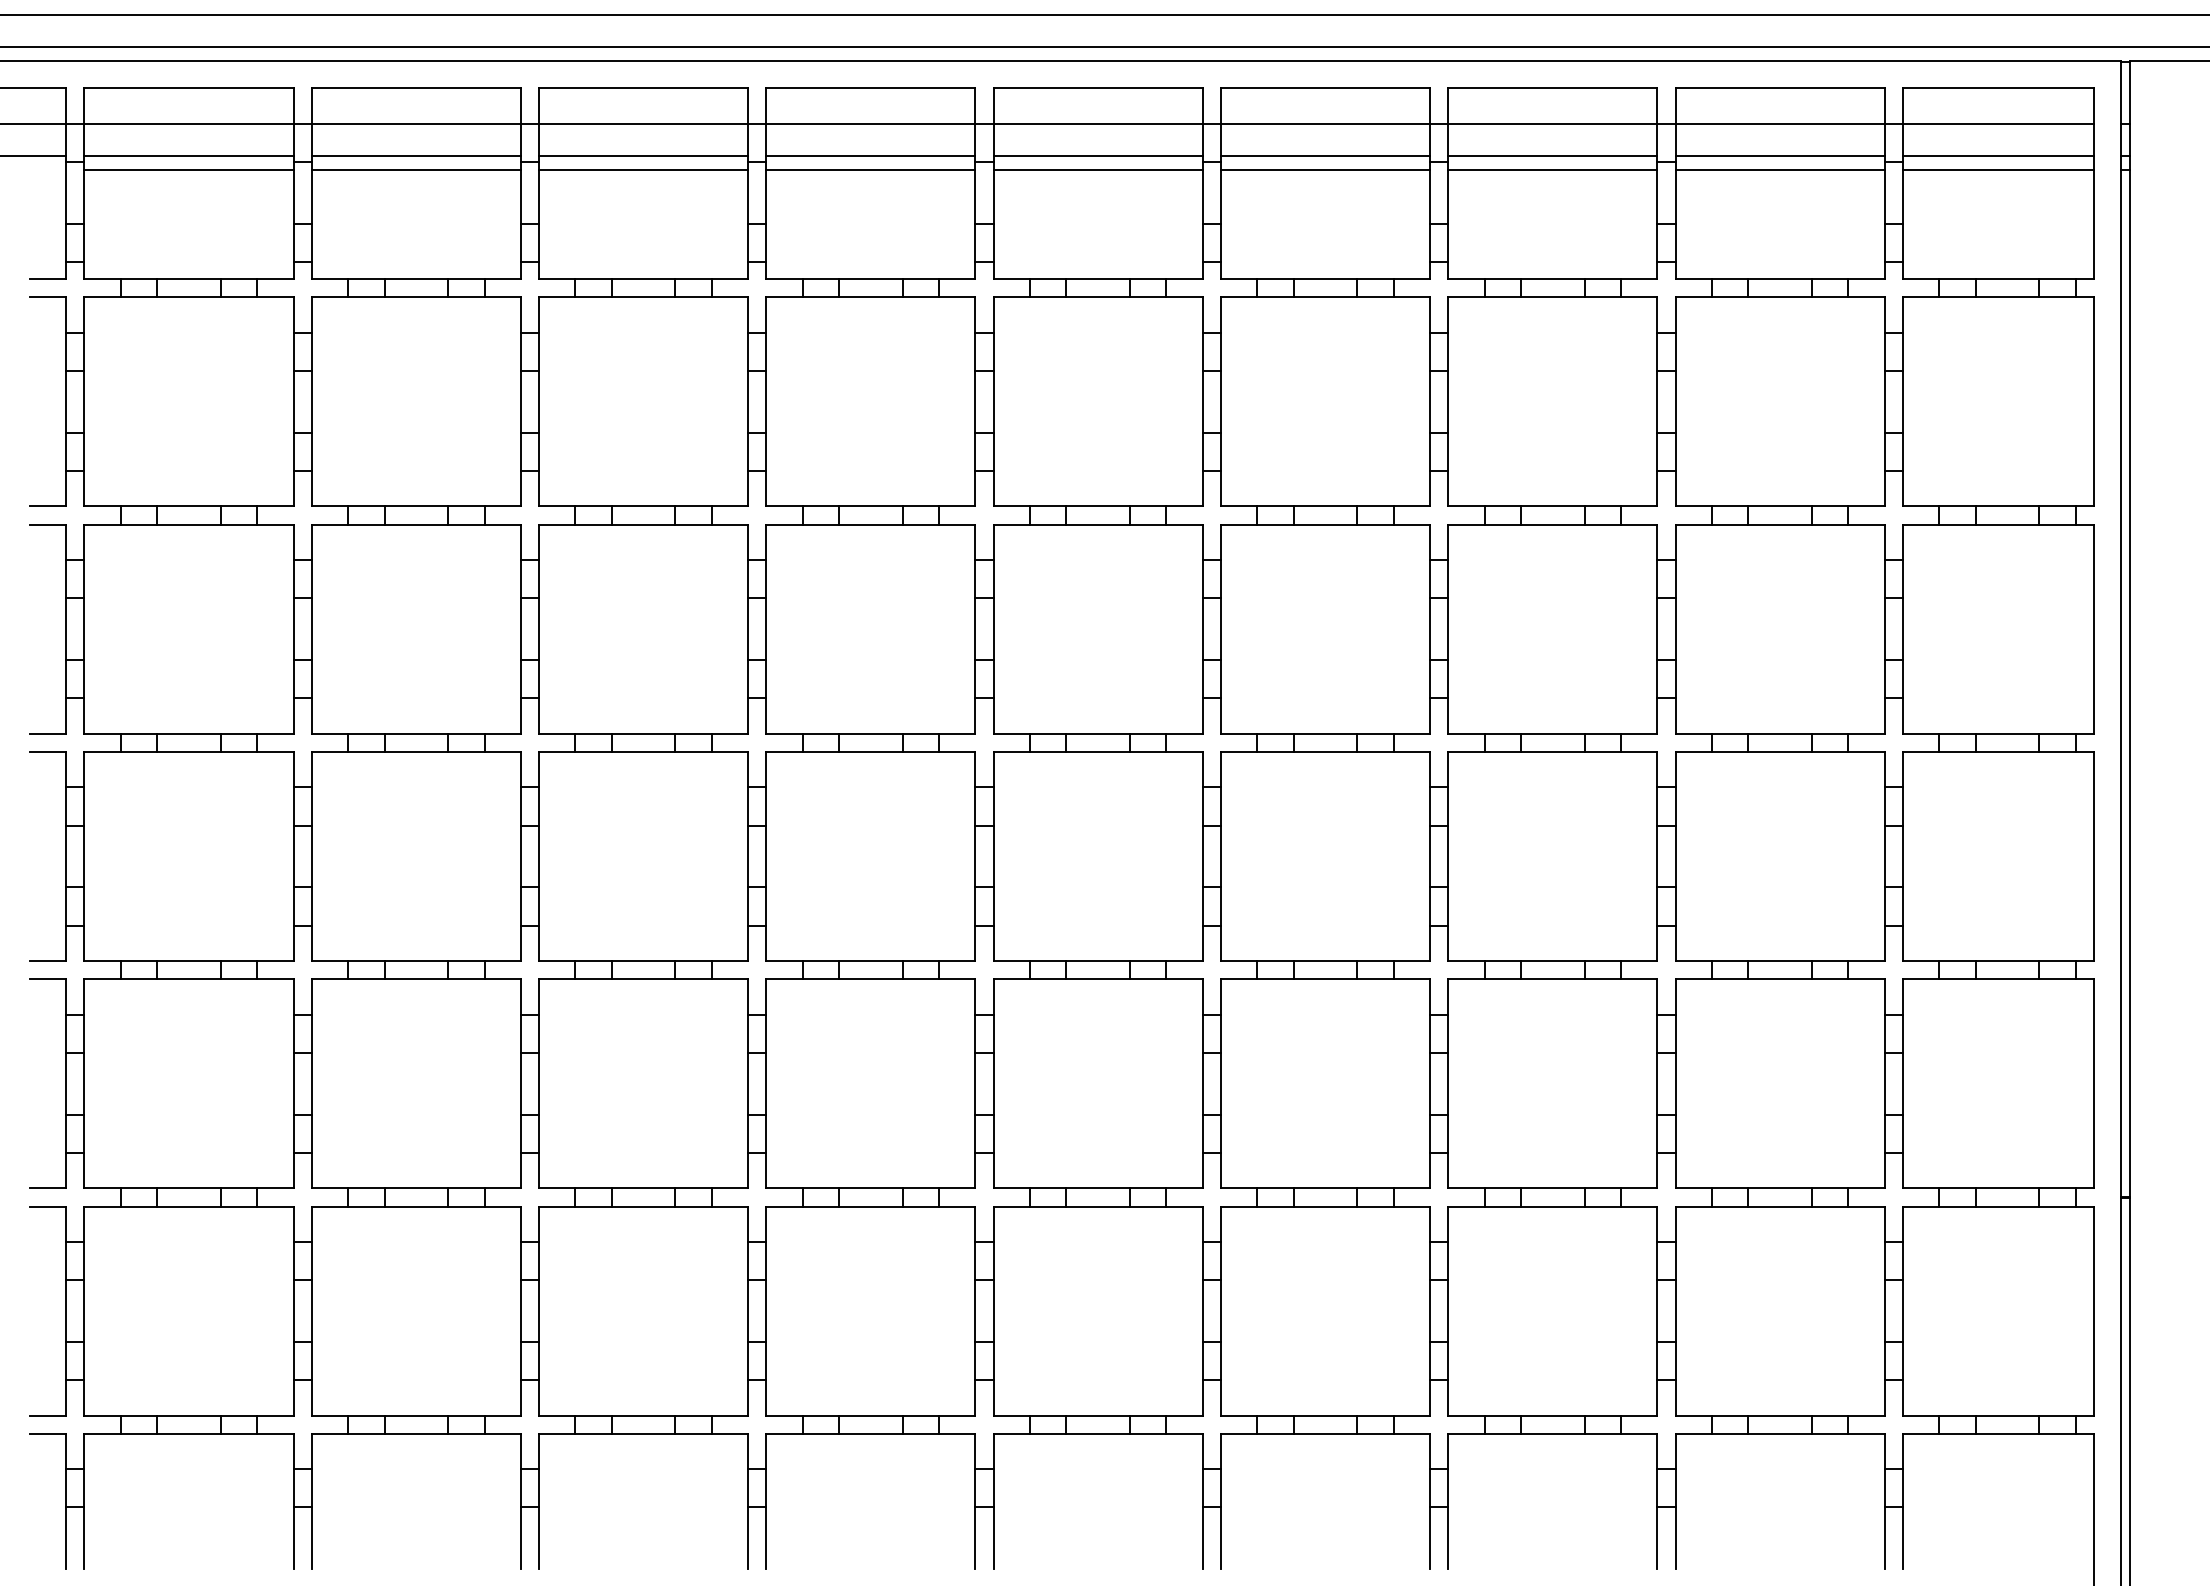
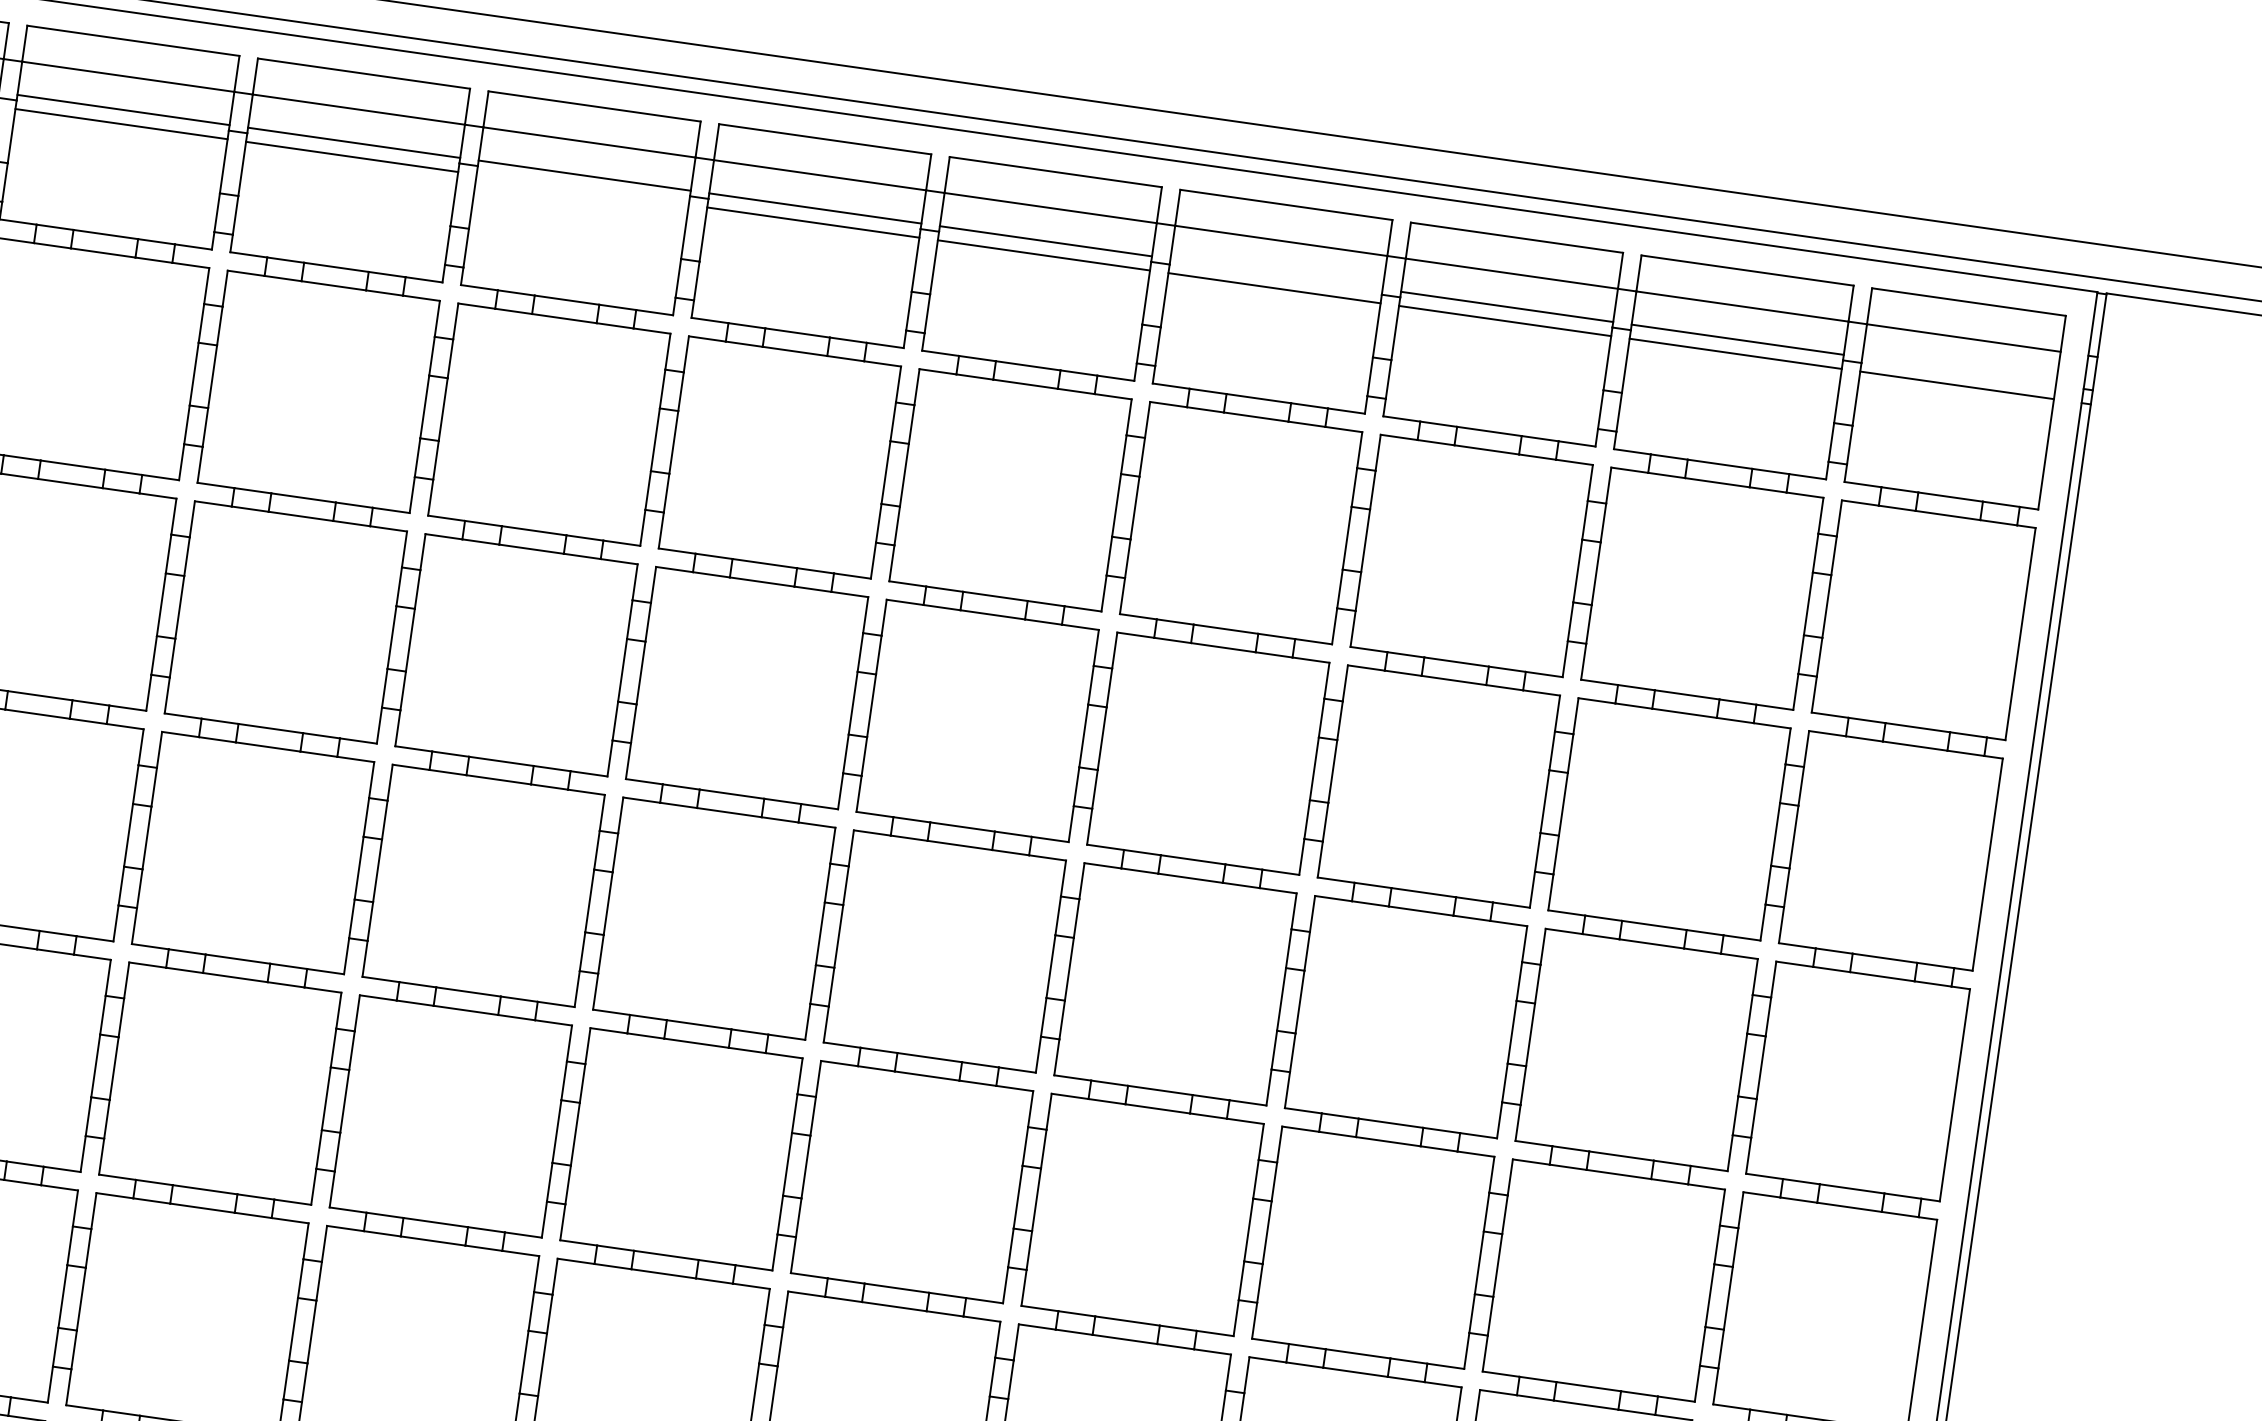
line: (1325, 156) -> (1276, 274), removed
line: (1997, 156) -> (1958, 371), removed
line: (643, 170) -> (582, 189), removed

